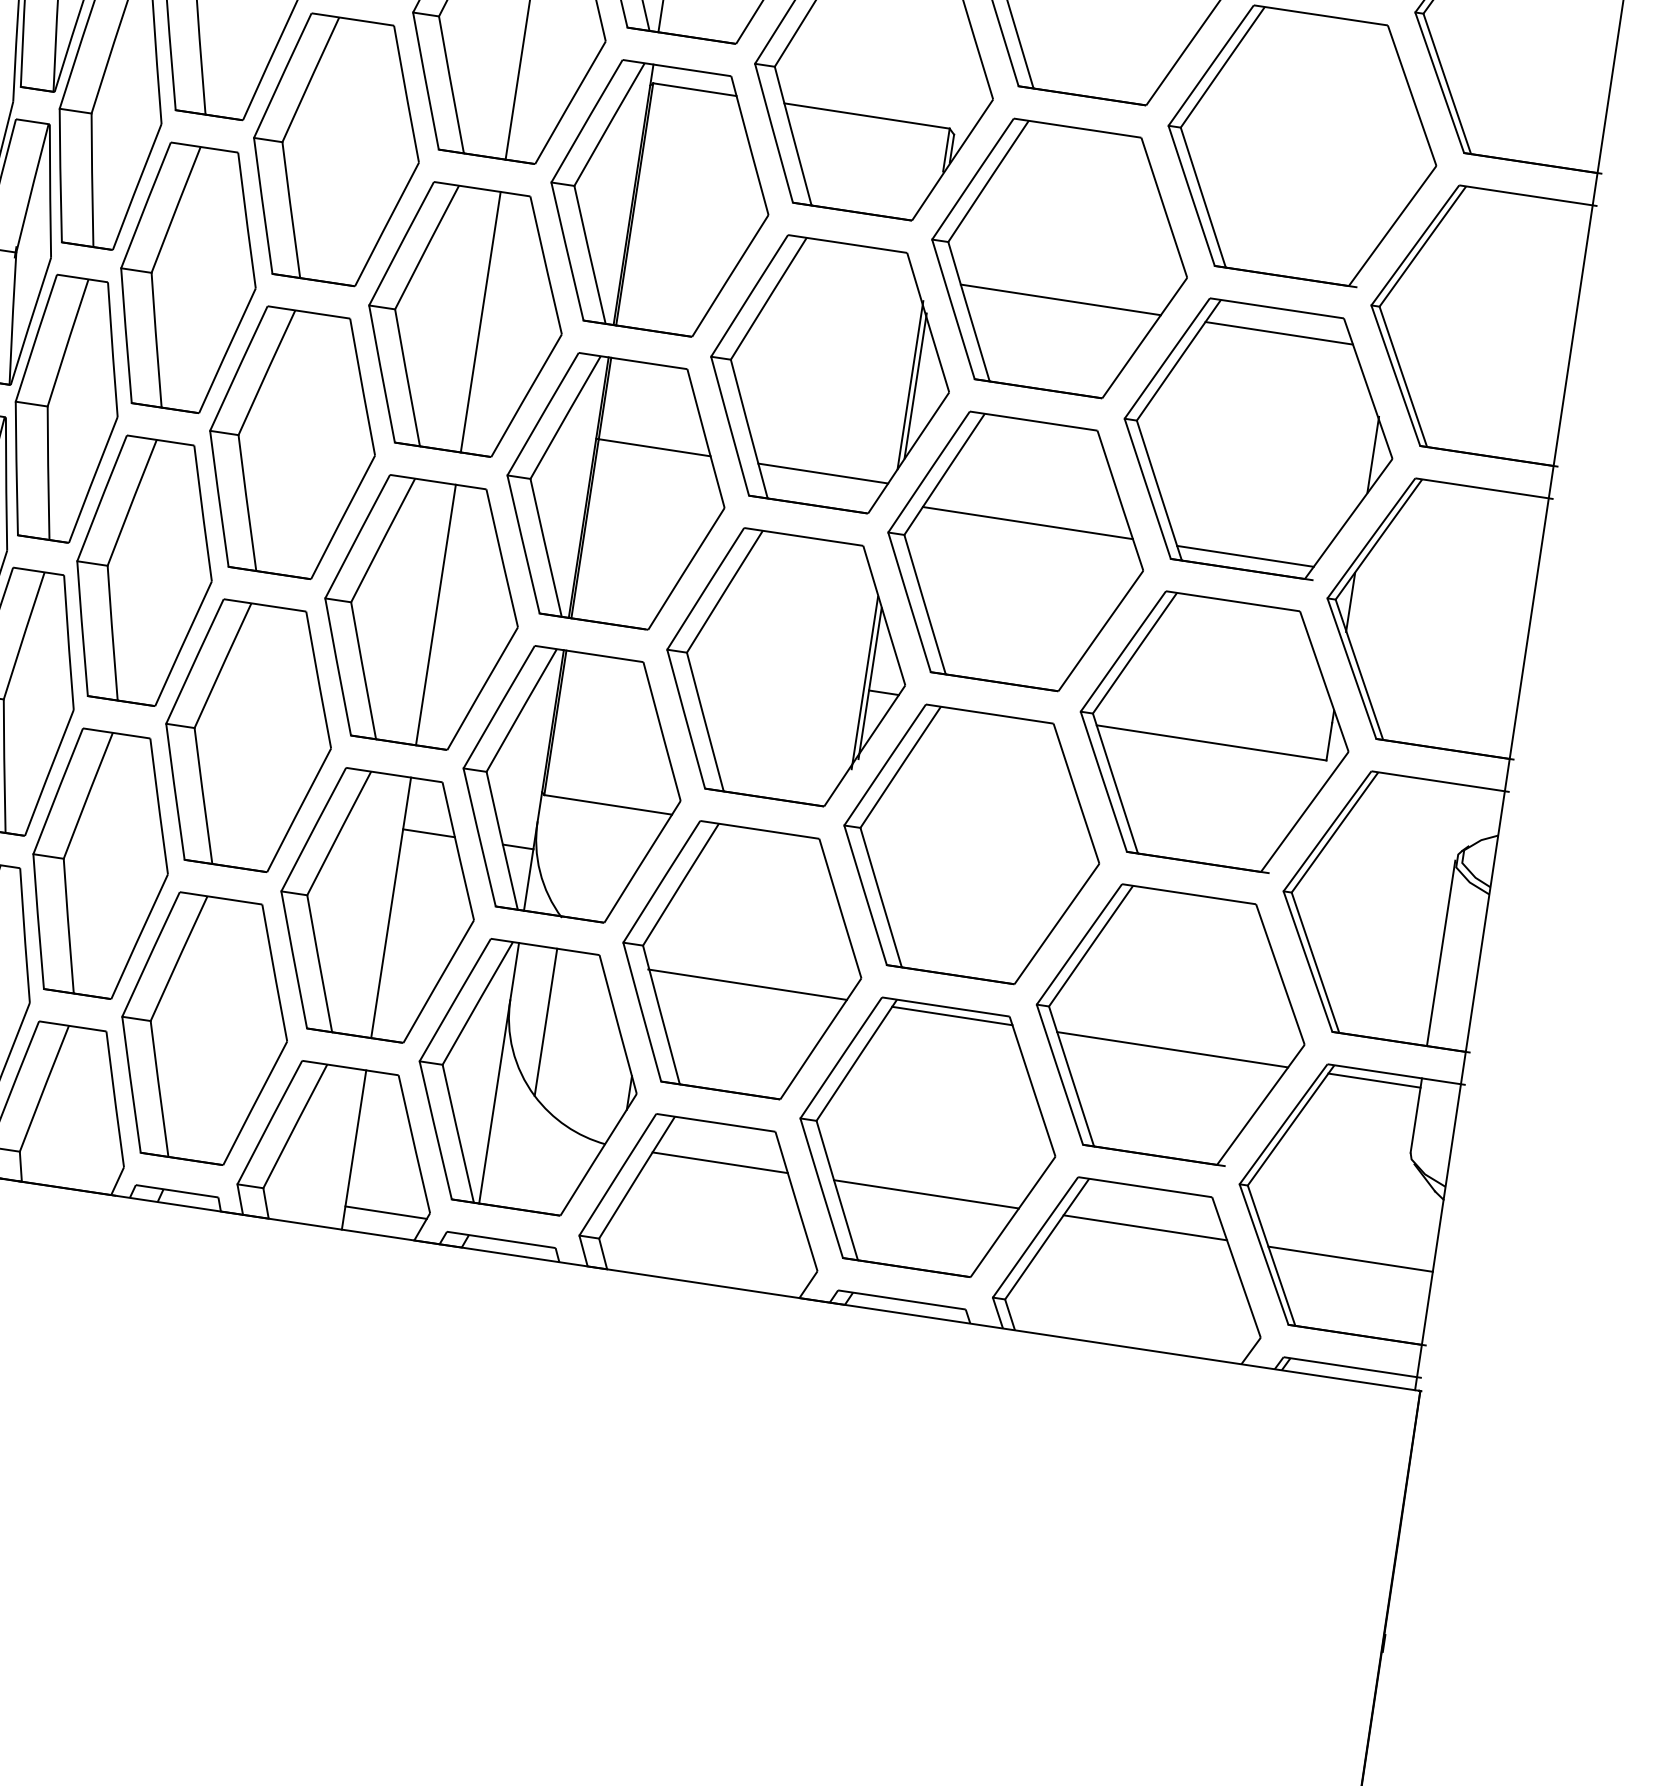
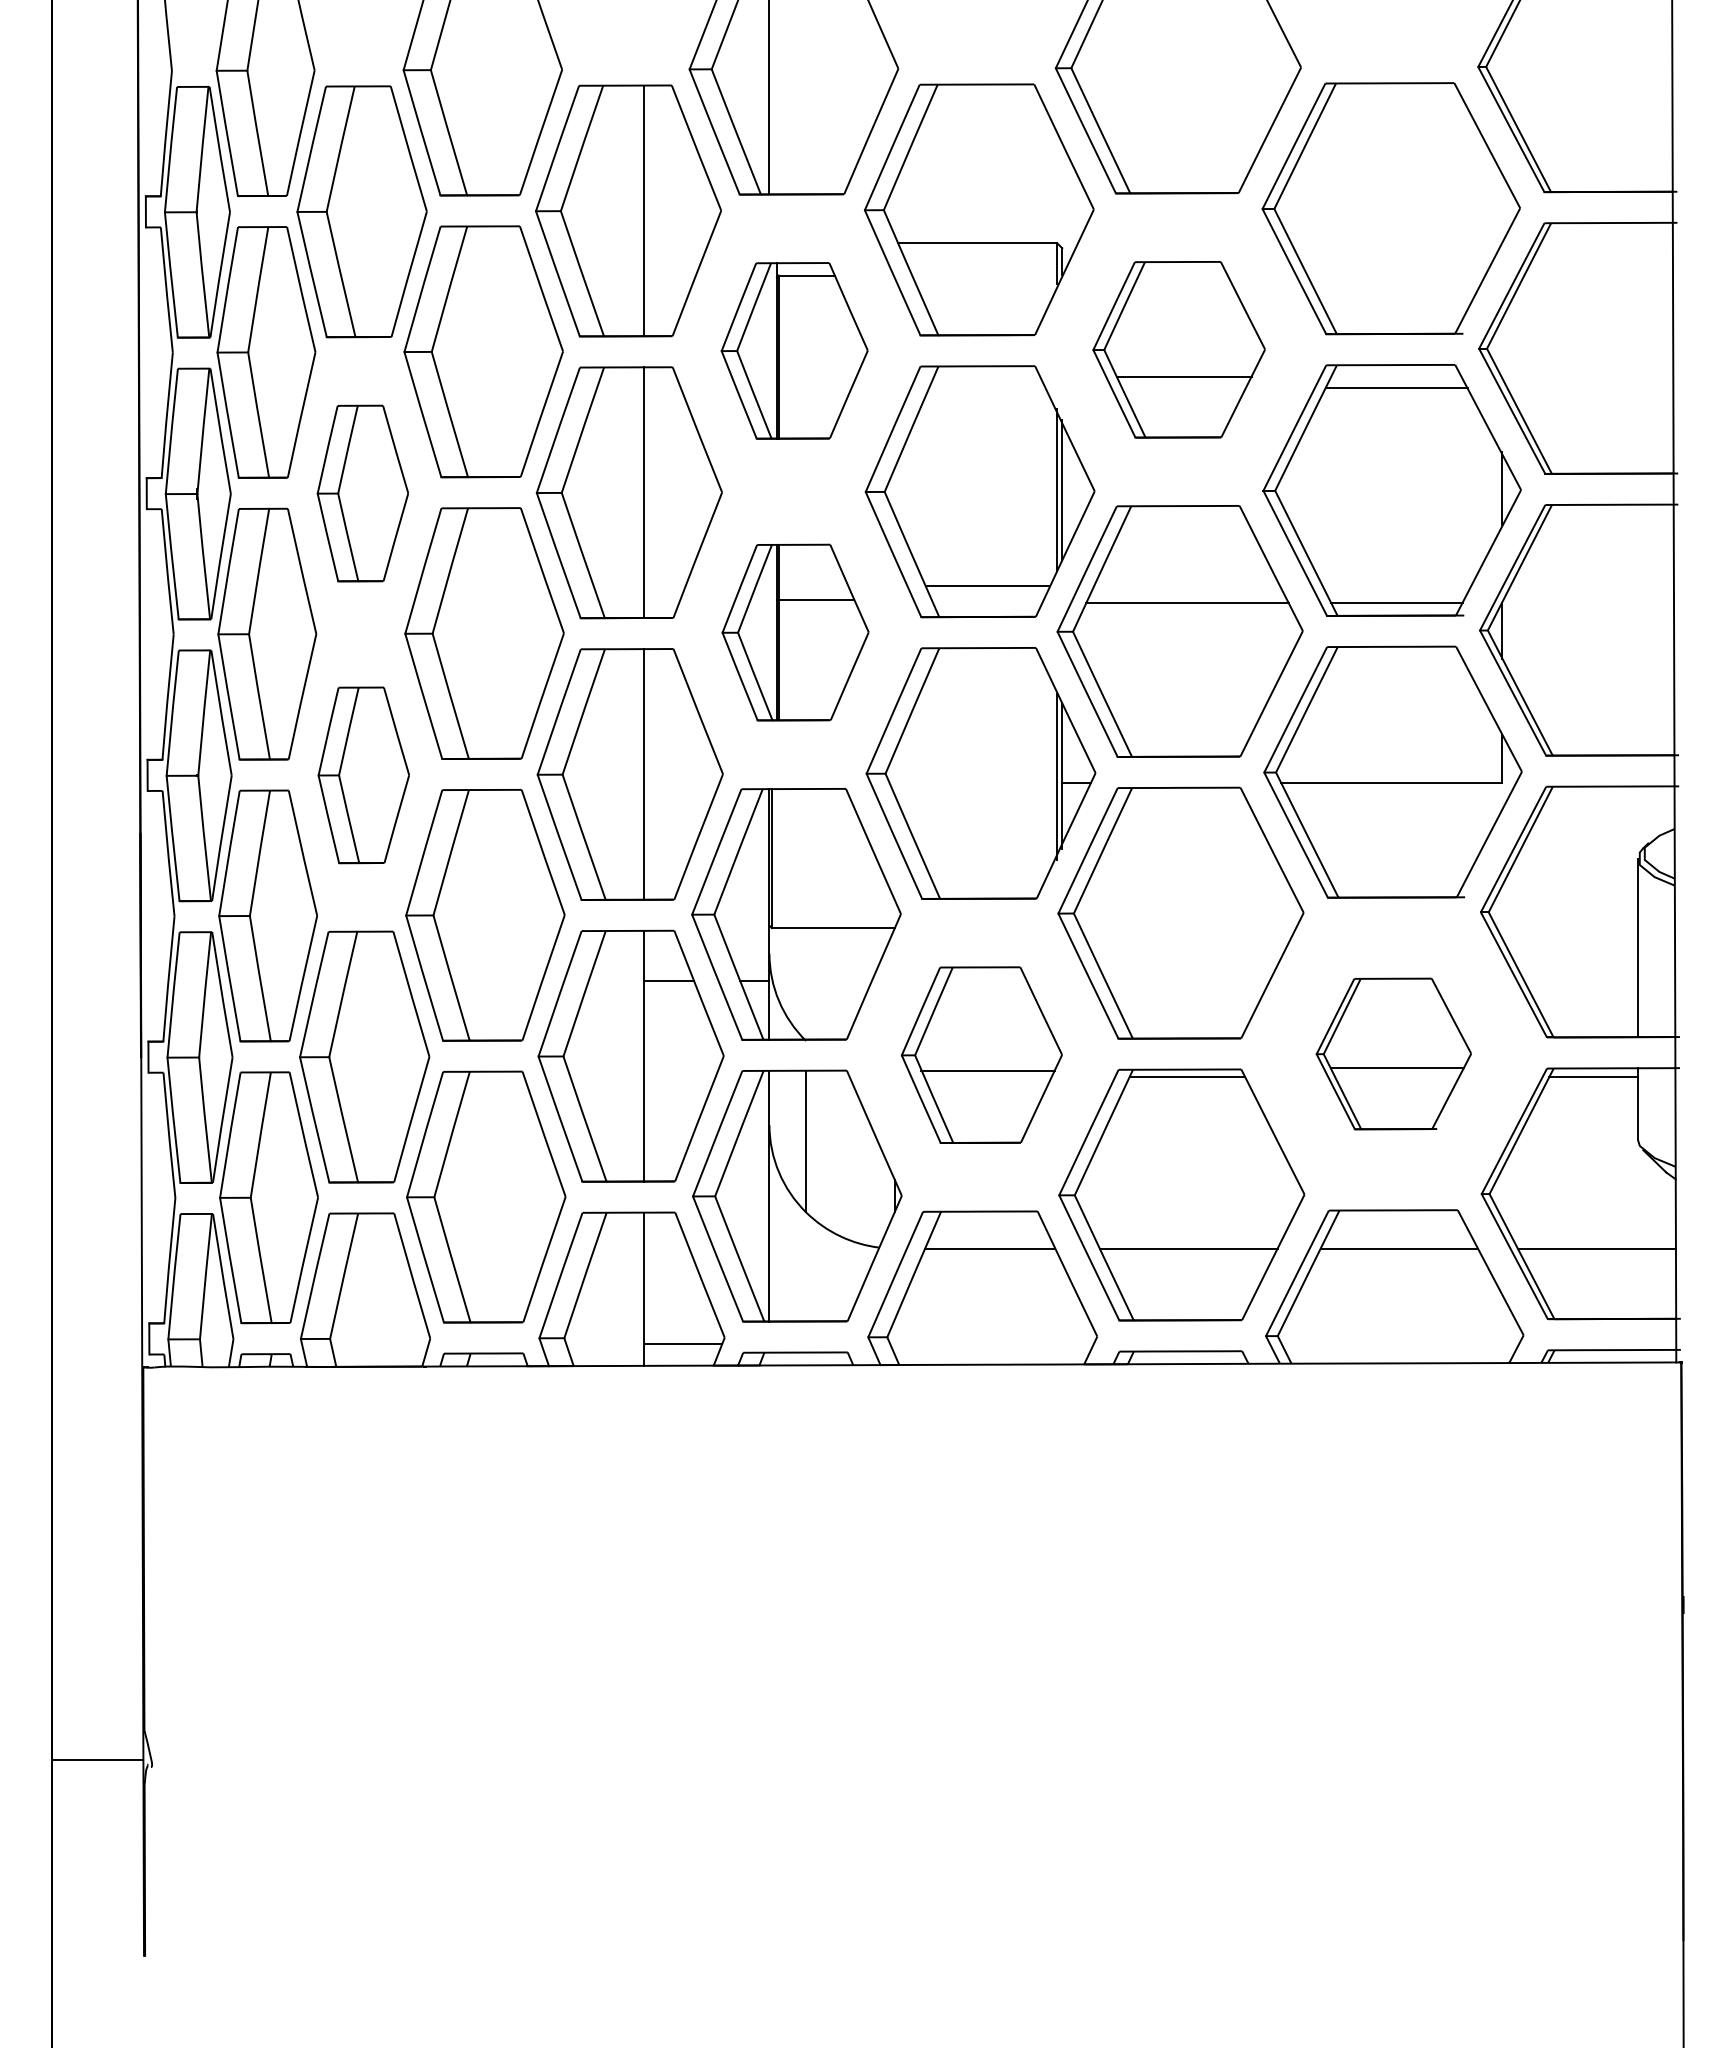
part: (659, 198) -> (794, 350), size x0.7
part: (1058, 258) -> (1178, 349), size x0.7
part: (187, 278) -> (362, 493), size x0.7
part: (615, 491) -> (795, 632), size x0.7
part: (144, 571) -> (363, 775), size x0.7
part: (742, 959) -> (981, 1054), size x0.7
part: (1170, 1024) -> (1393, 1053), size x0.6

